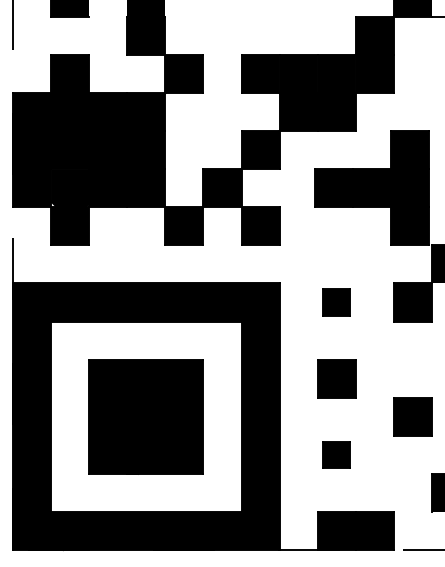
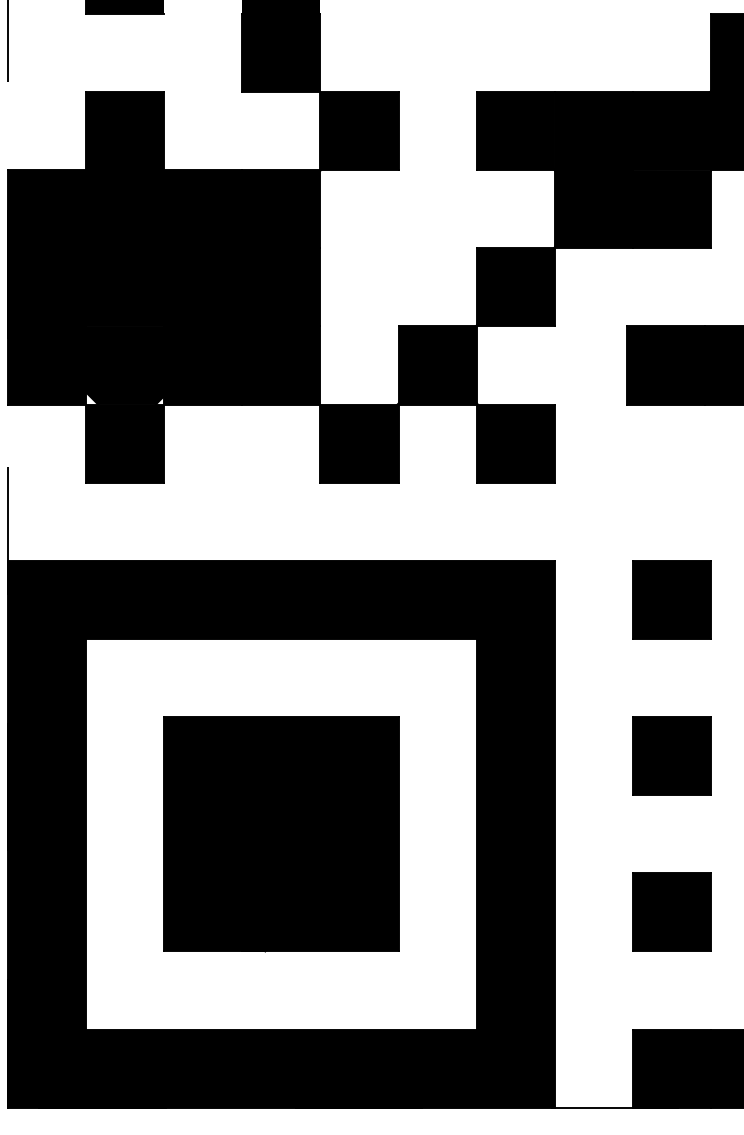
part: (336, 302) -> (671, 599), size x1.43
part: (336, 454) -> (671, 911), size x1.43

